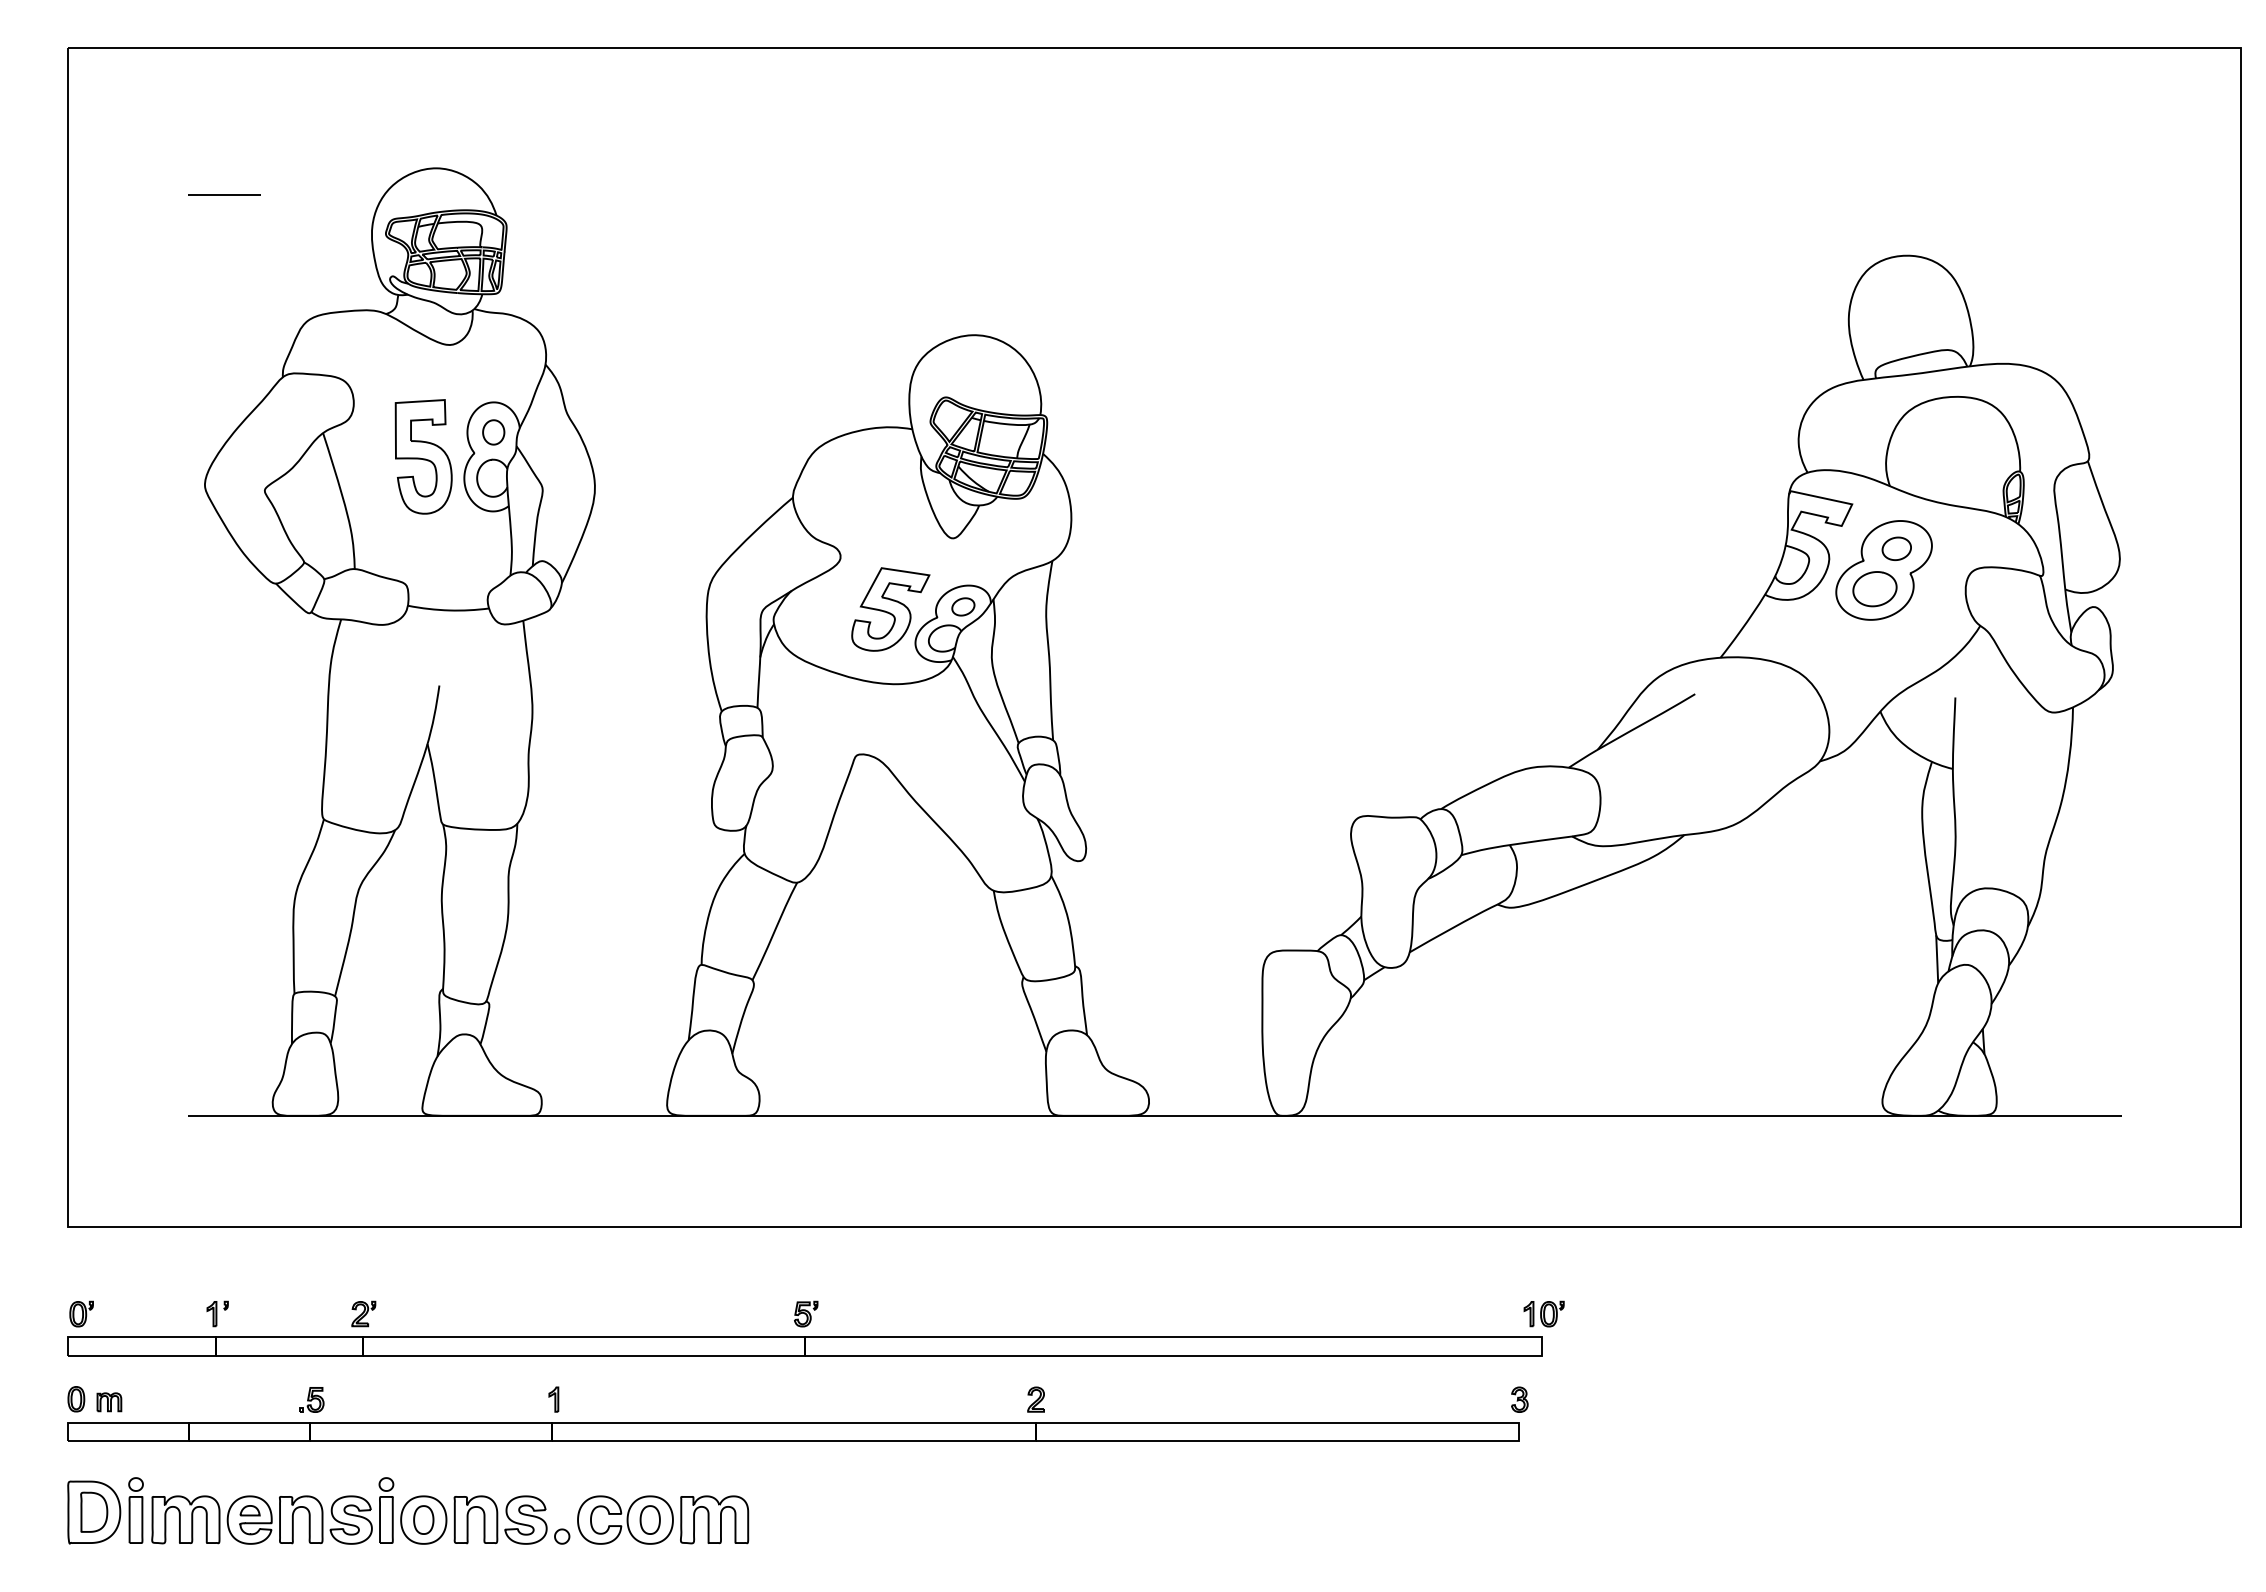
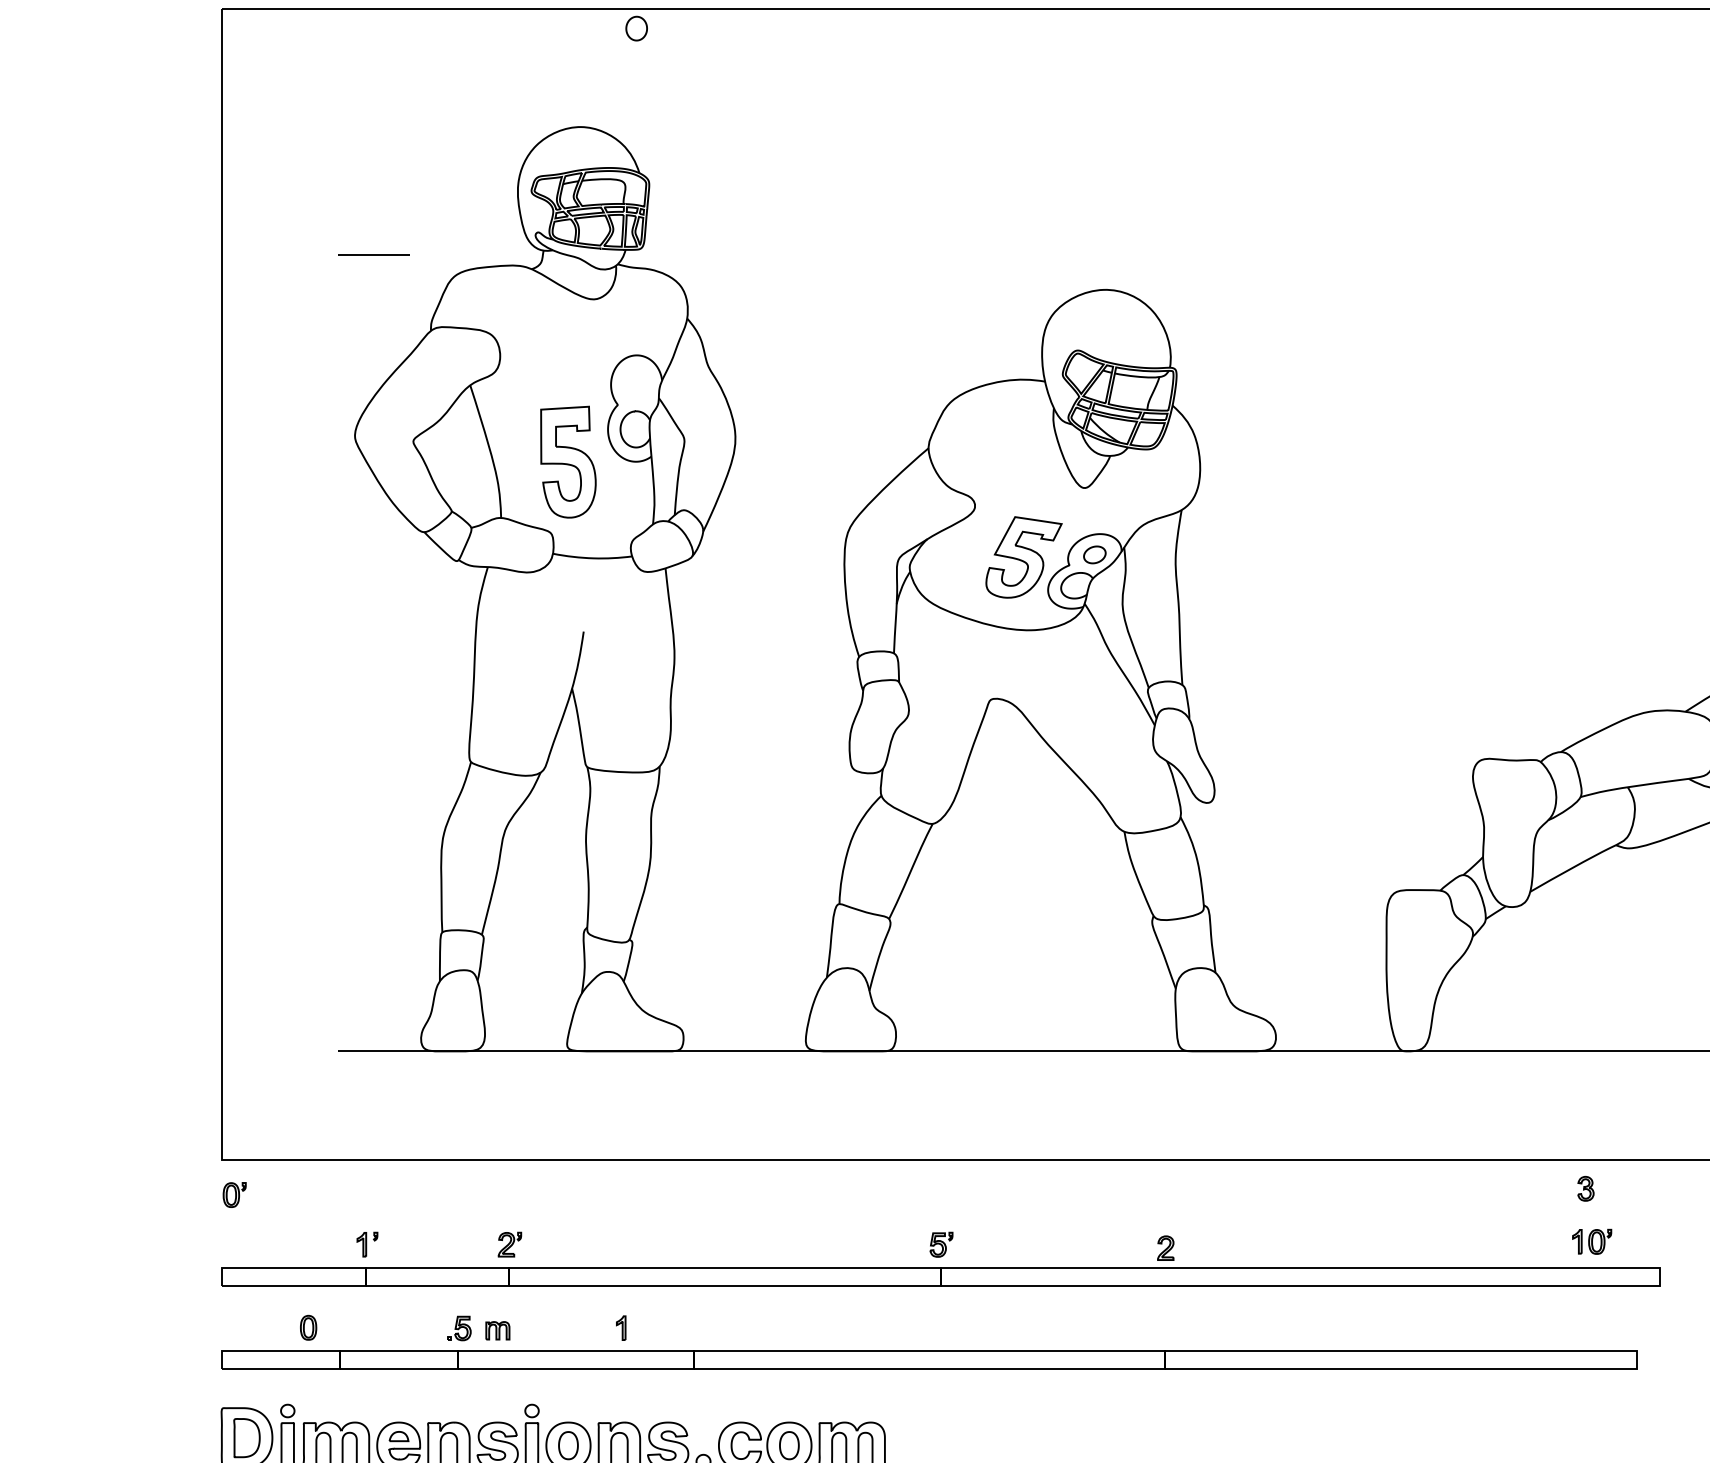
line: (224, 194) -> (374, 255), moved
part: (493, 432) -> (636, 28), moved
part: (423, 456) -> (568, 461), moved
part: (81, 1313) -> (234, 1194), moved
part: (1543, 1313) -> (1591, 1241), moved
part: (76, 1399) -> (308, 1328), moved
part: (553, 1399) -> (620, 1328), moved
part: (1035, 1399) -> (1165, 1248), moved
part: (1519, 1399) -> (1585, 1188), moved
part: (109, 1402) -> (497, 1330), moved

